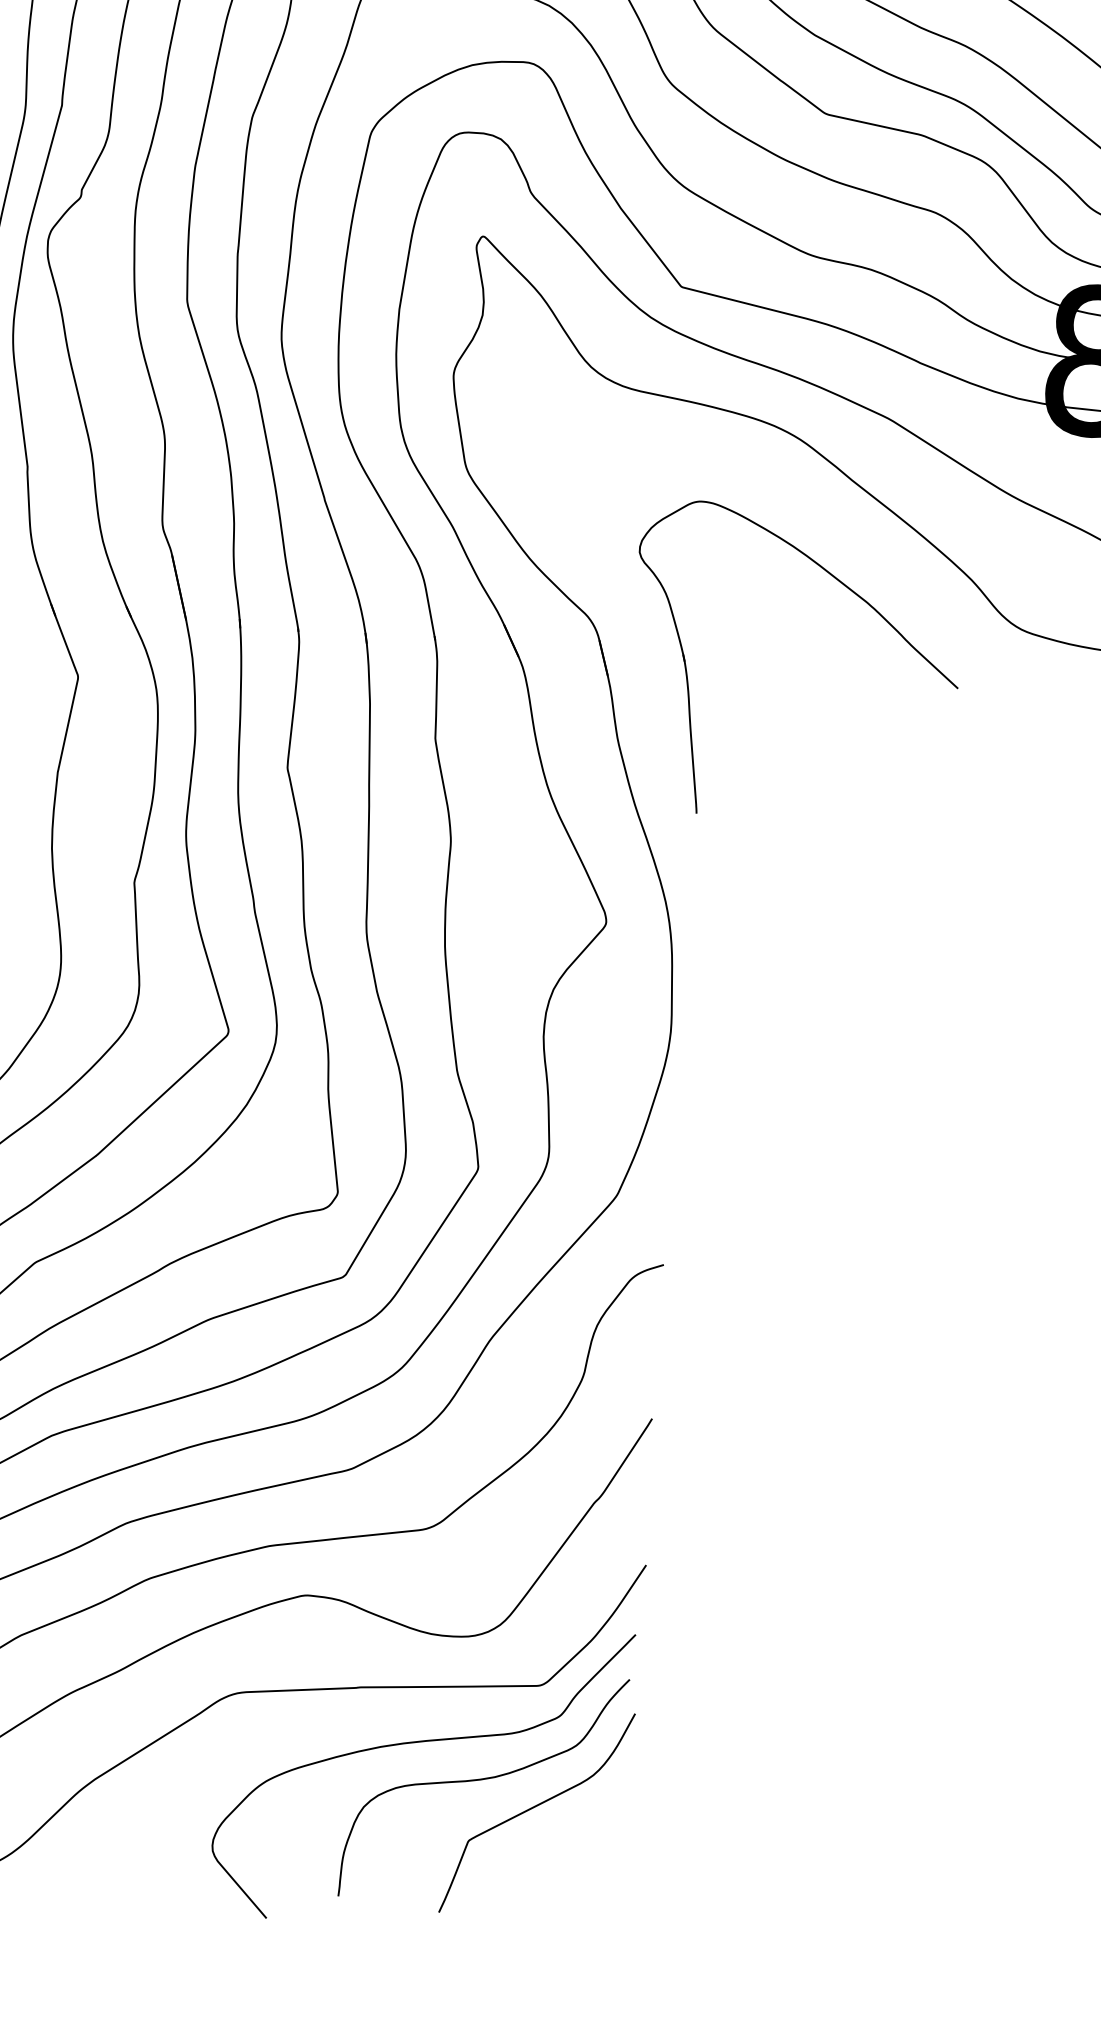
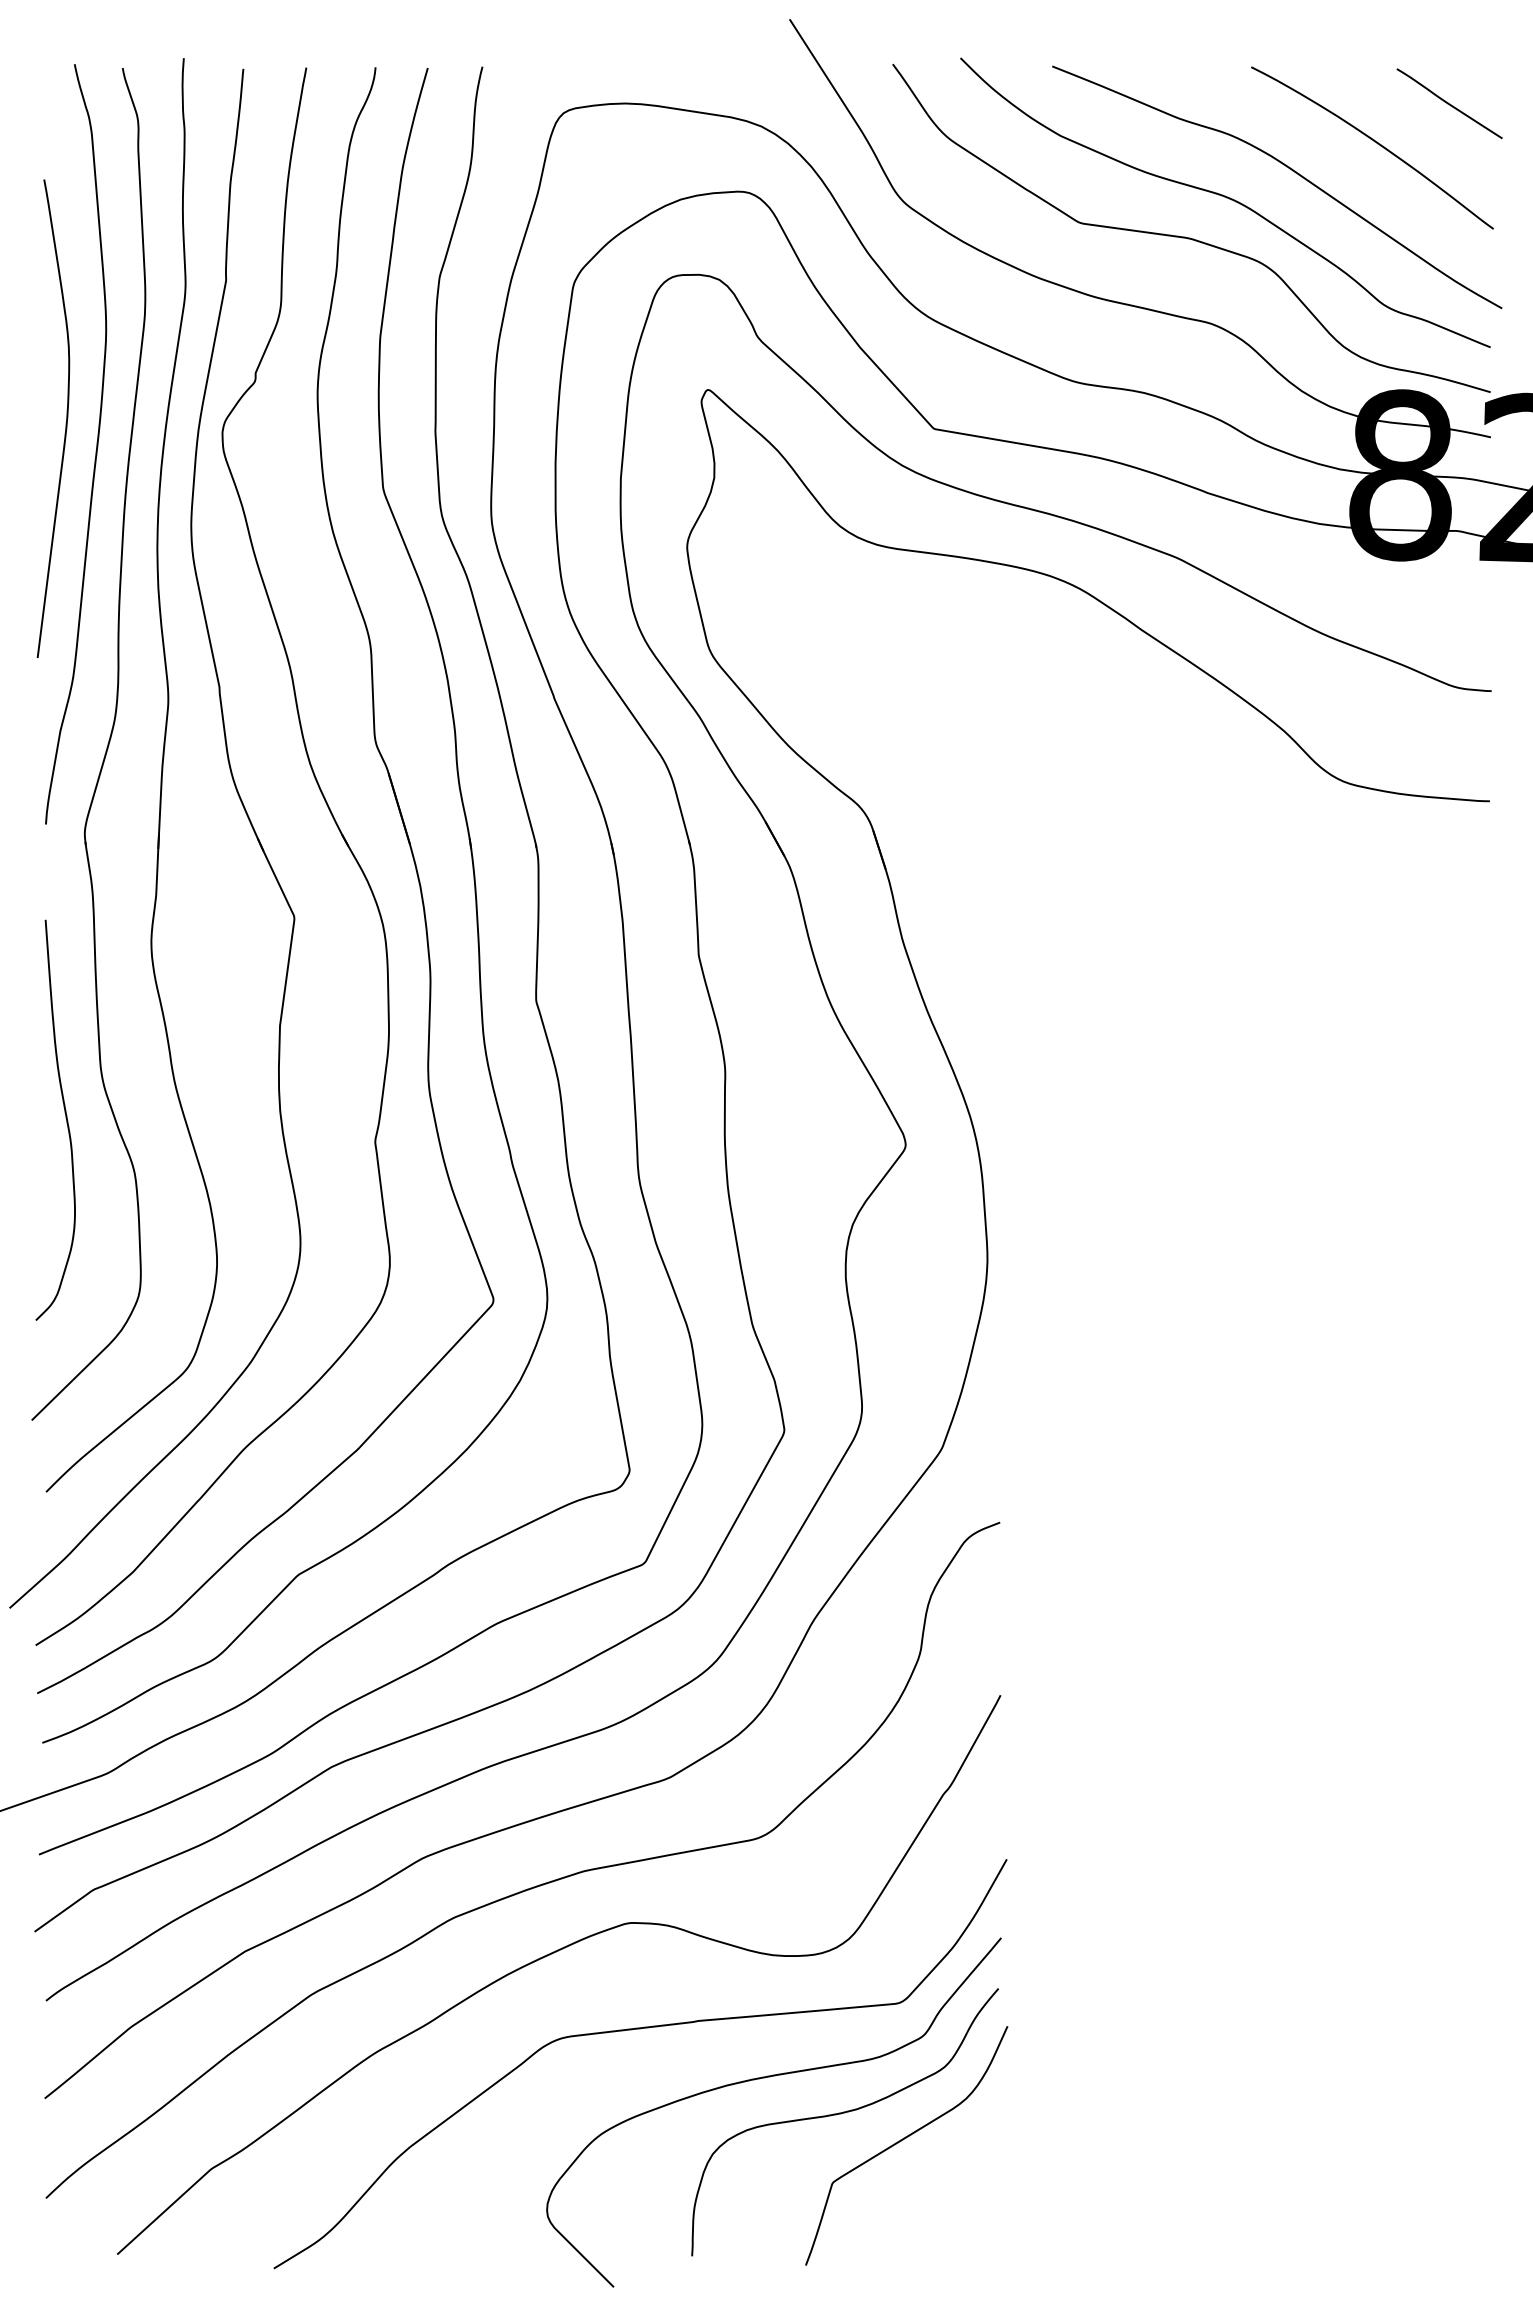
part: (850, 590) -> (1149, 753), removed

